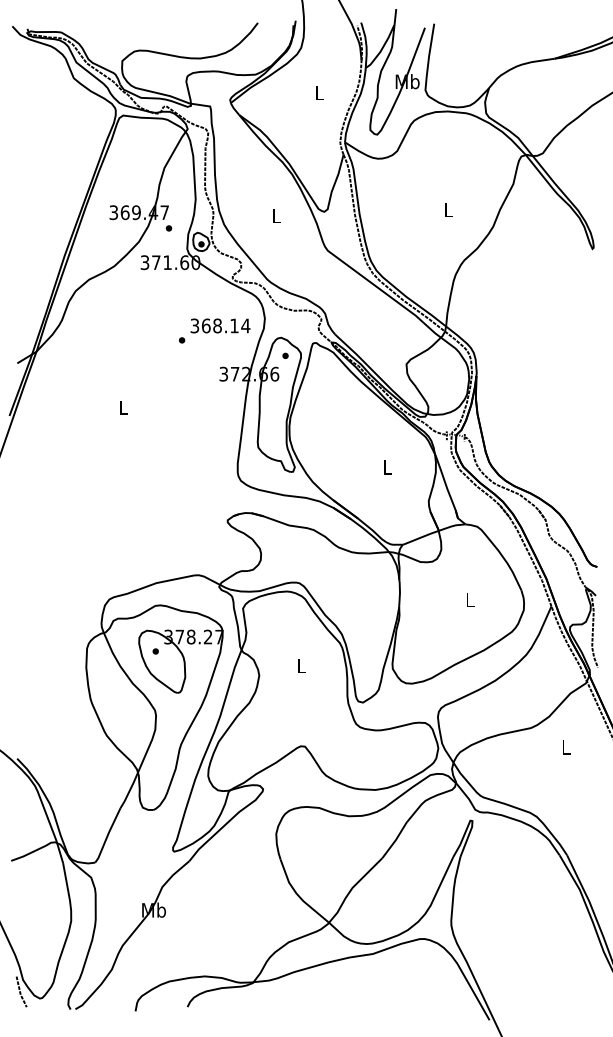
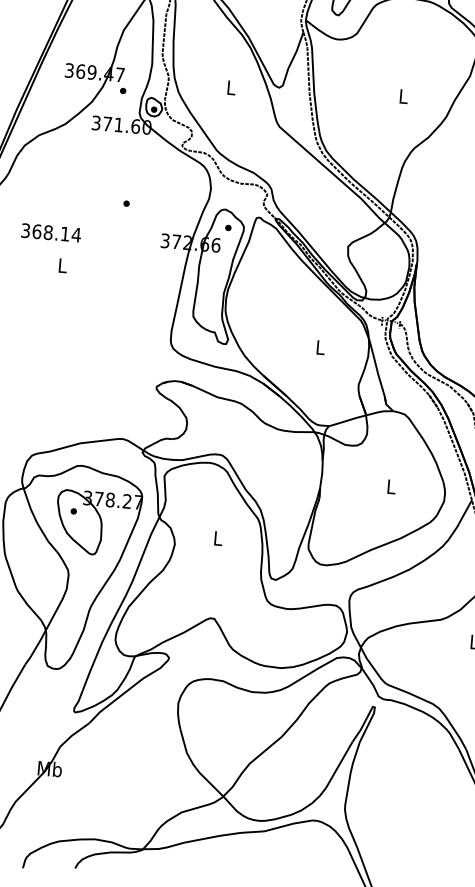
text: (220, 325) -> (51, 232), moved

